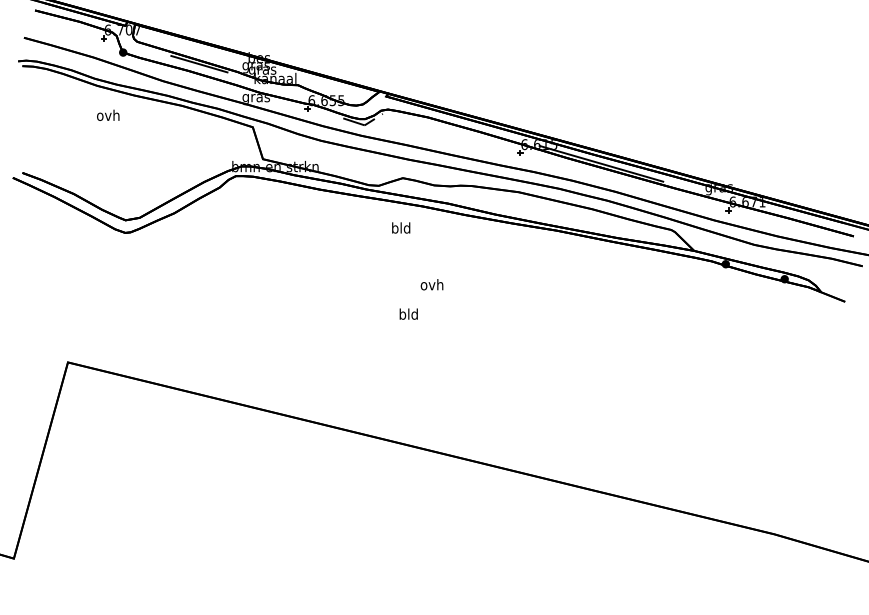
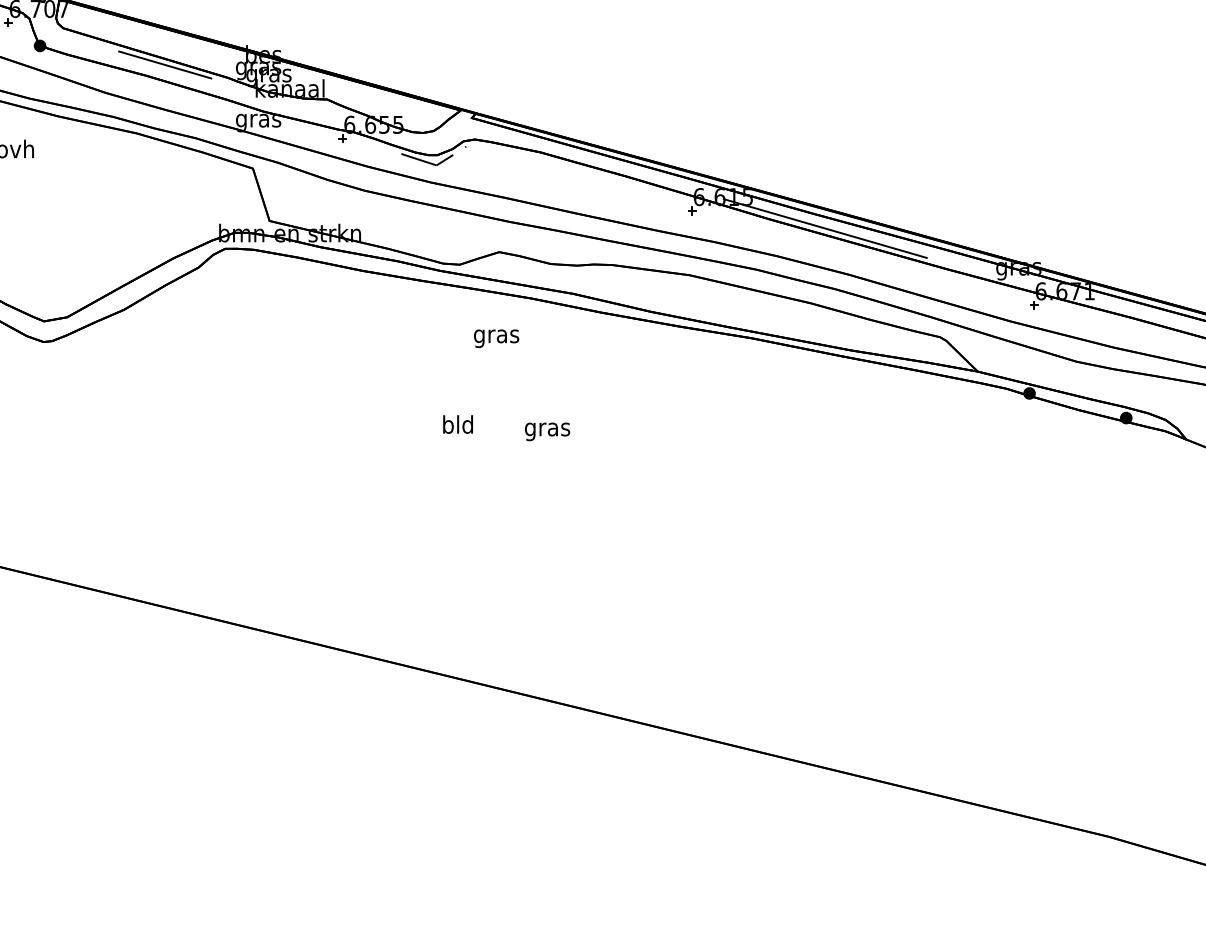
text: (400, 229) -> (495, 336), bld -> gras
text: (431, 286) -> (546, 430), ovh -> gras
text: (408, 313) -> (457, 423), moved

